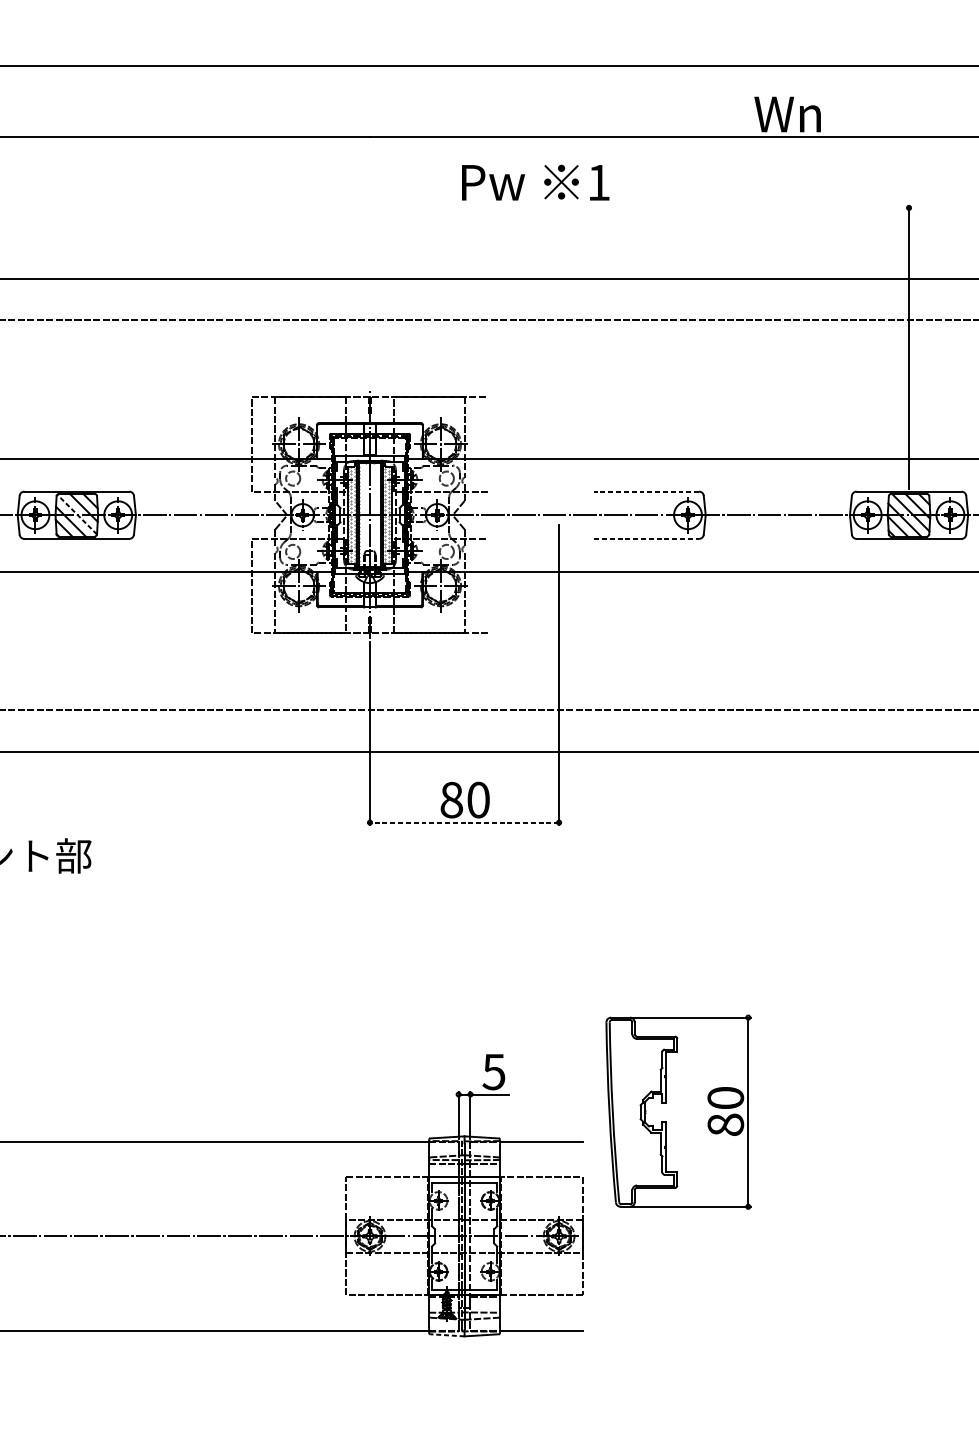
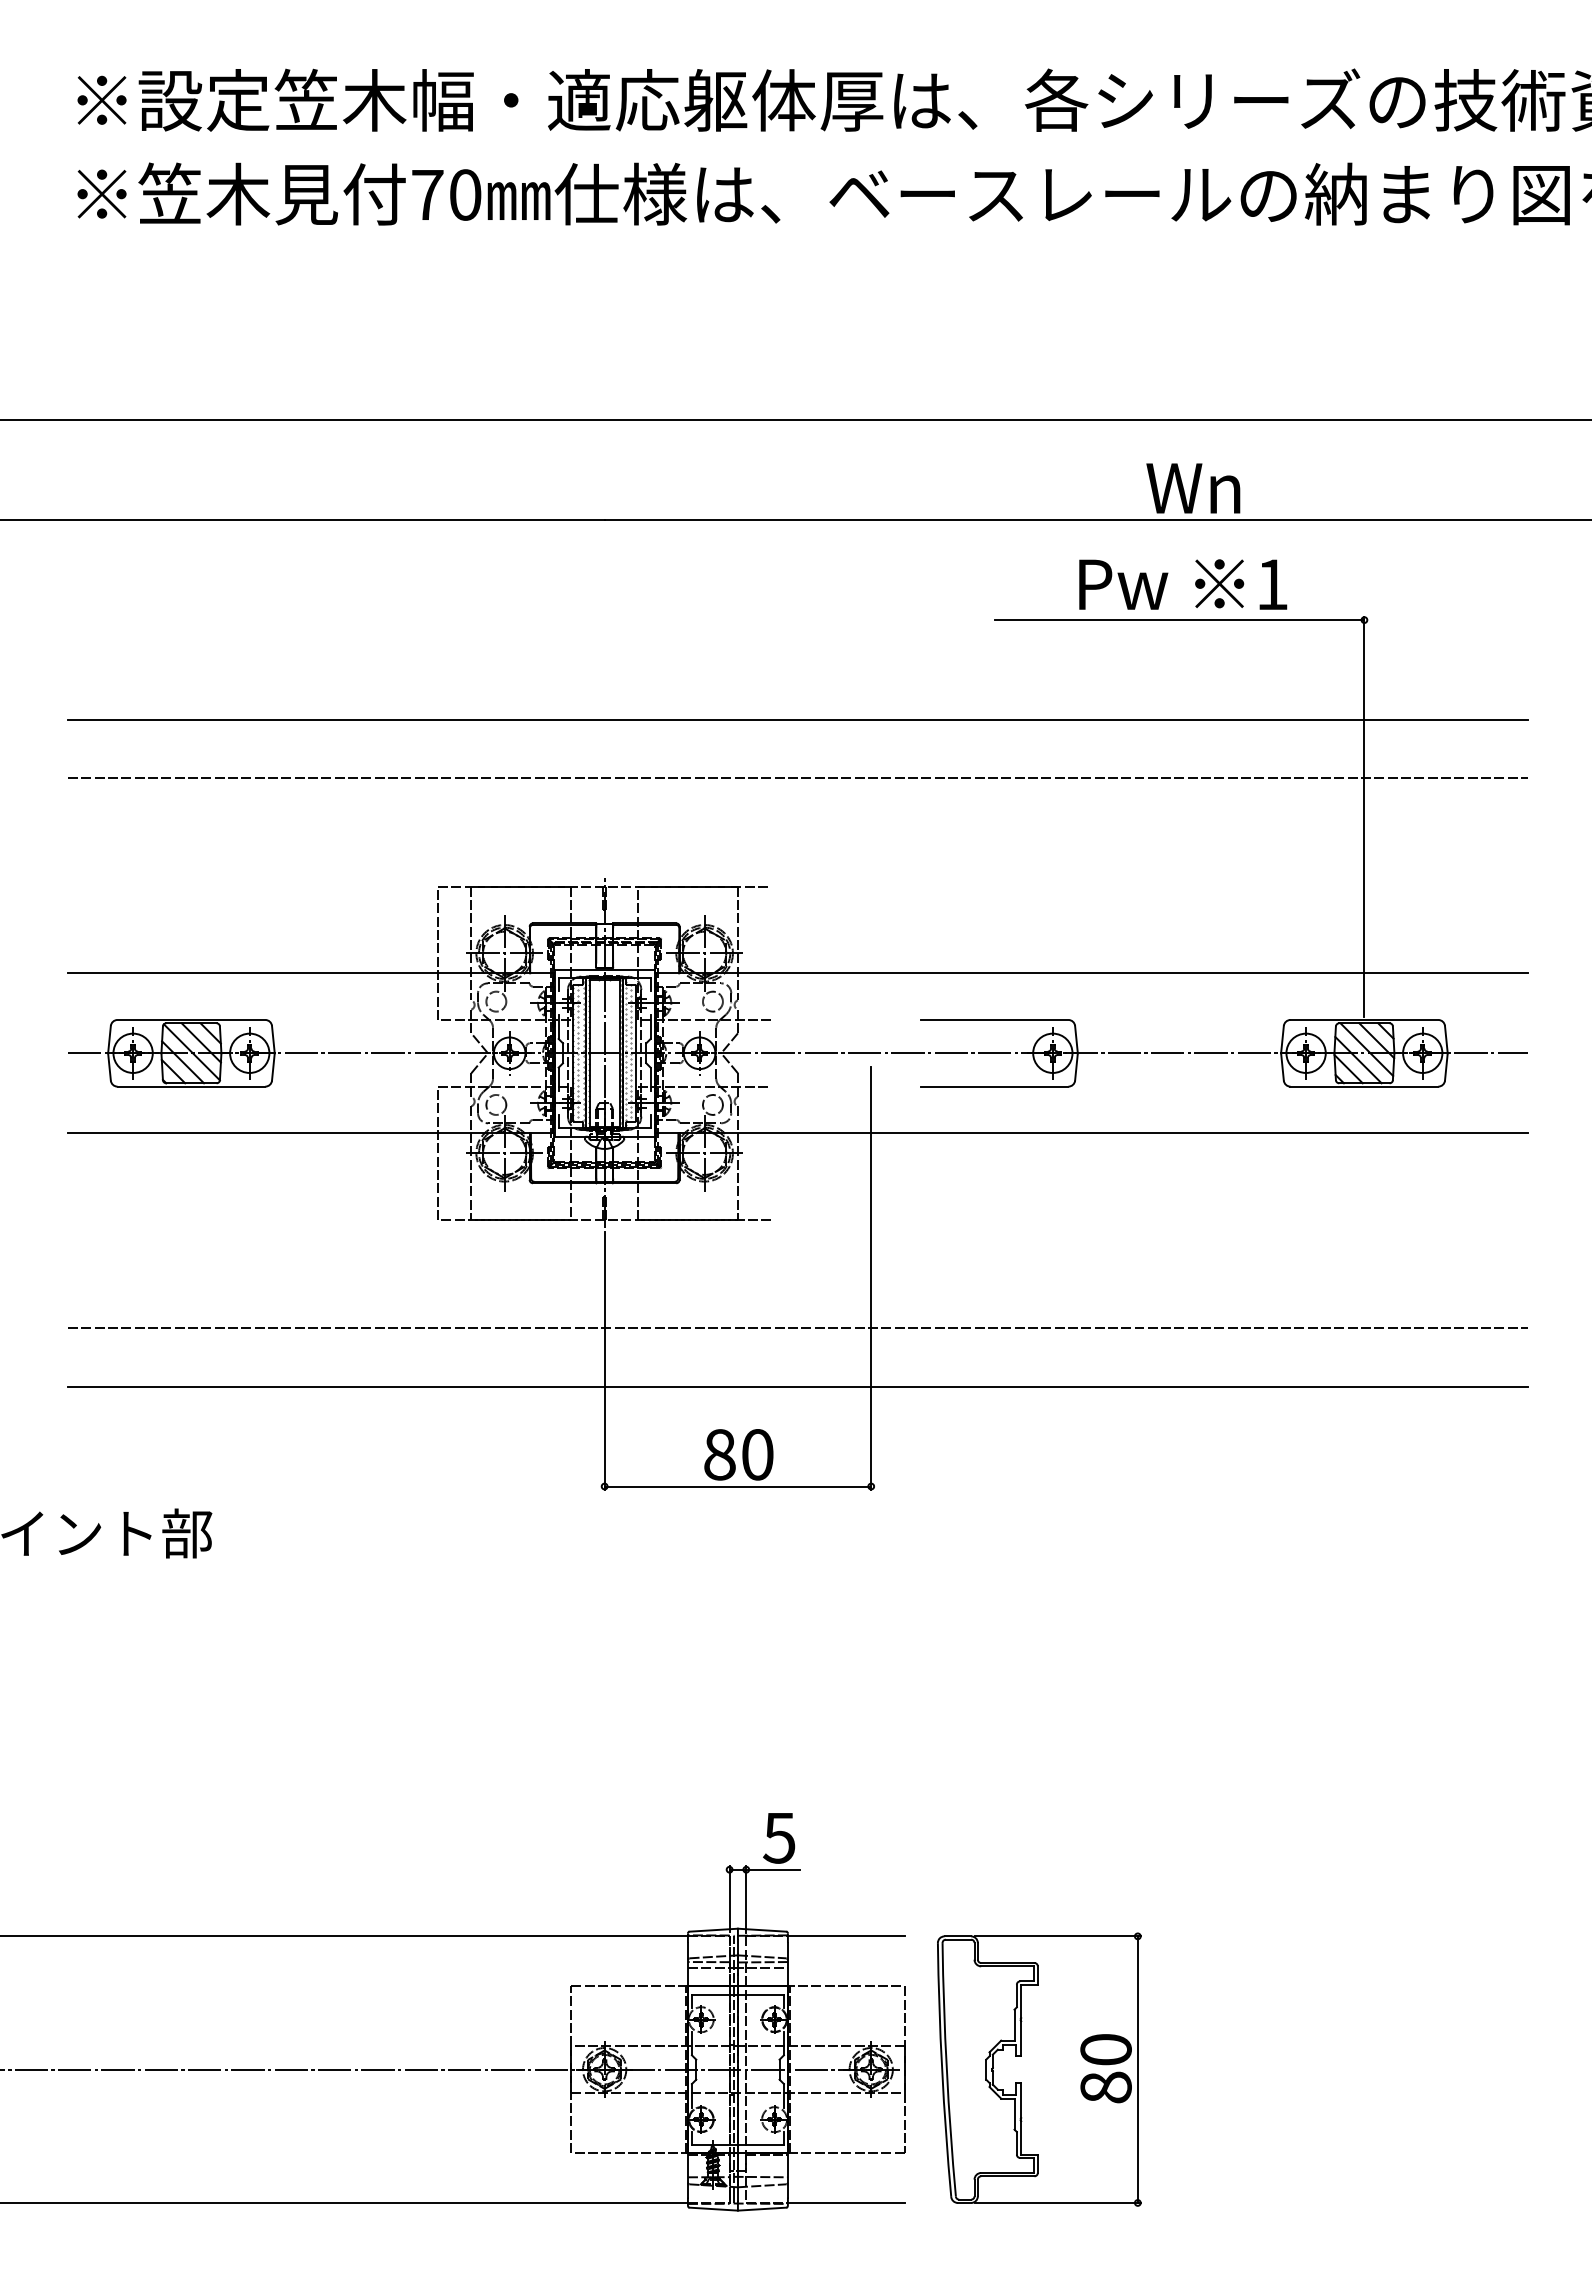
text: (535, 182) -> (1183, 584), moved
line: (777, 208) -> (1179, 620), added
line: (646, 491) -> (994, 1019), dashed -> solid
line: (76, 514) -> (191, 1052), dashed -> solid
line: (646, 538) -> (994, 1086), dashed -> solid
line: (464, 822) -> (737, 1486), dashed -> solid
part: (678, 1112) -> (1039, 2069), moved
line: (447, 1335) -> (713, 2209), dashed -> solid

